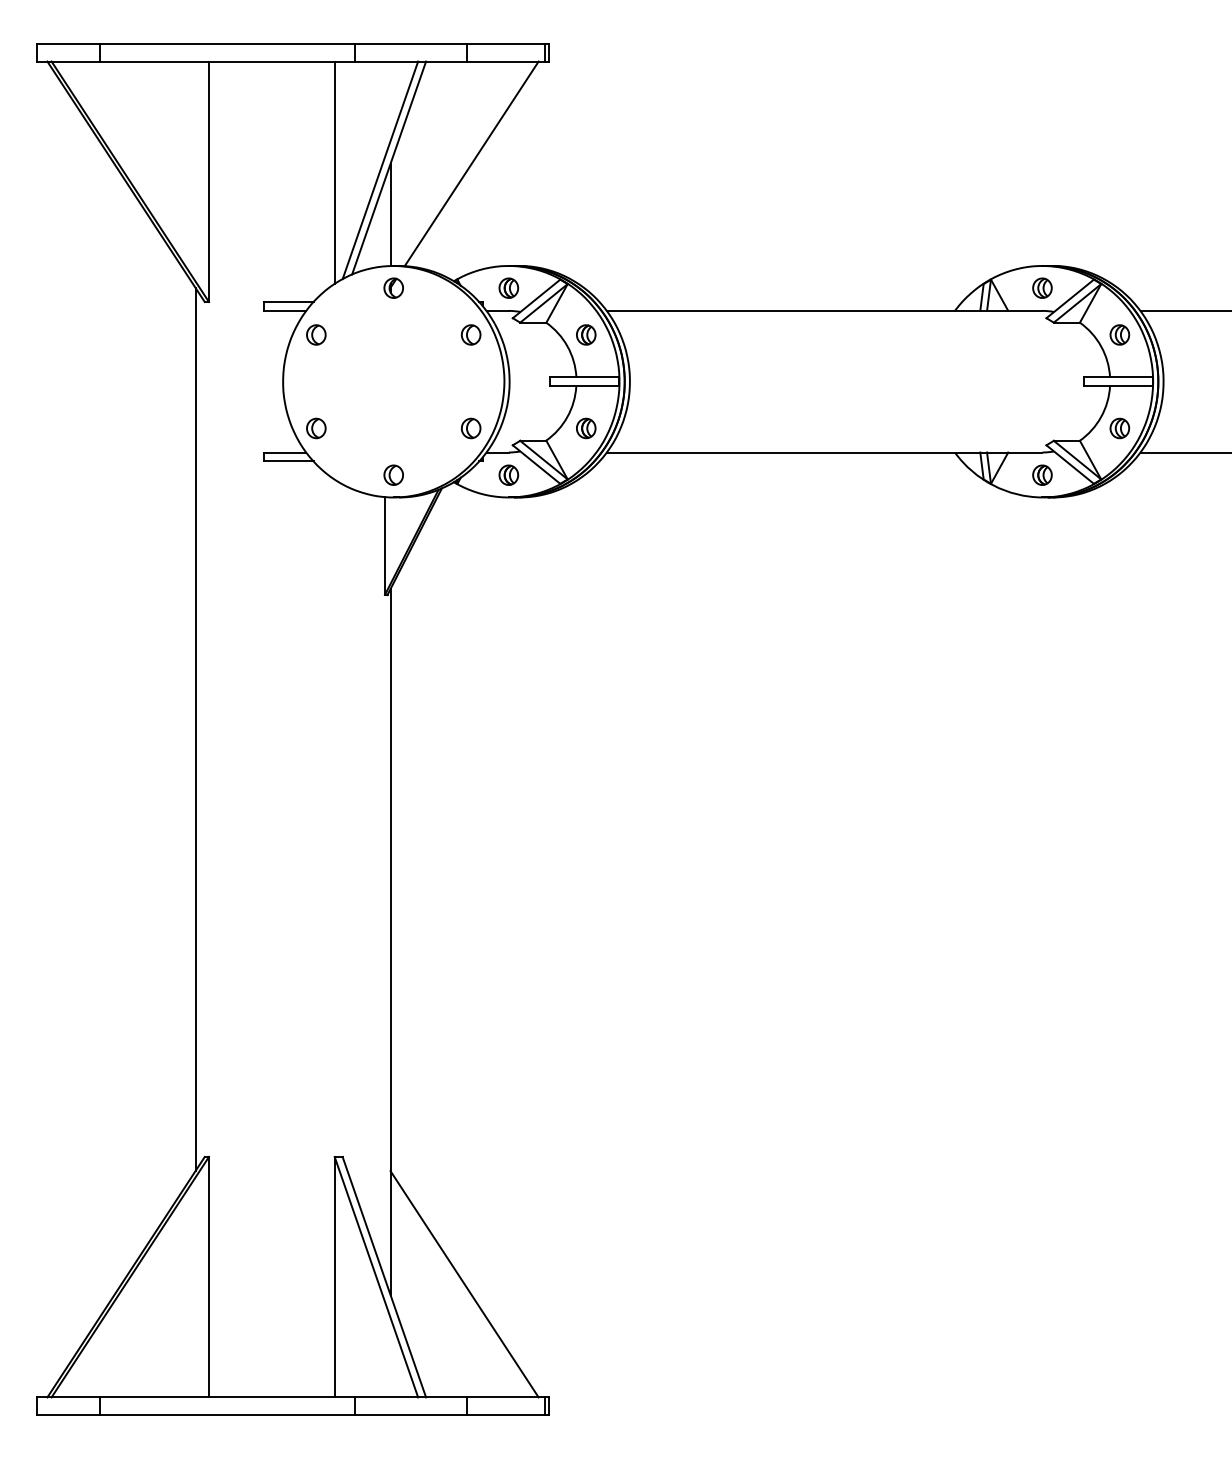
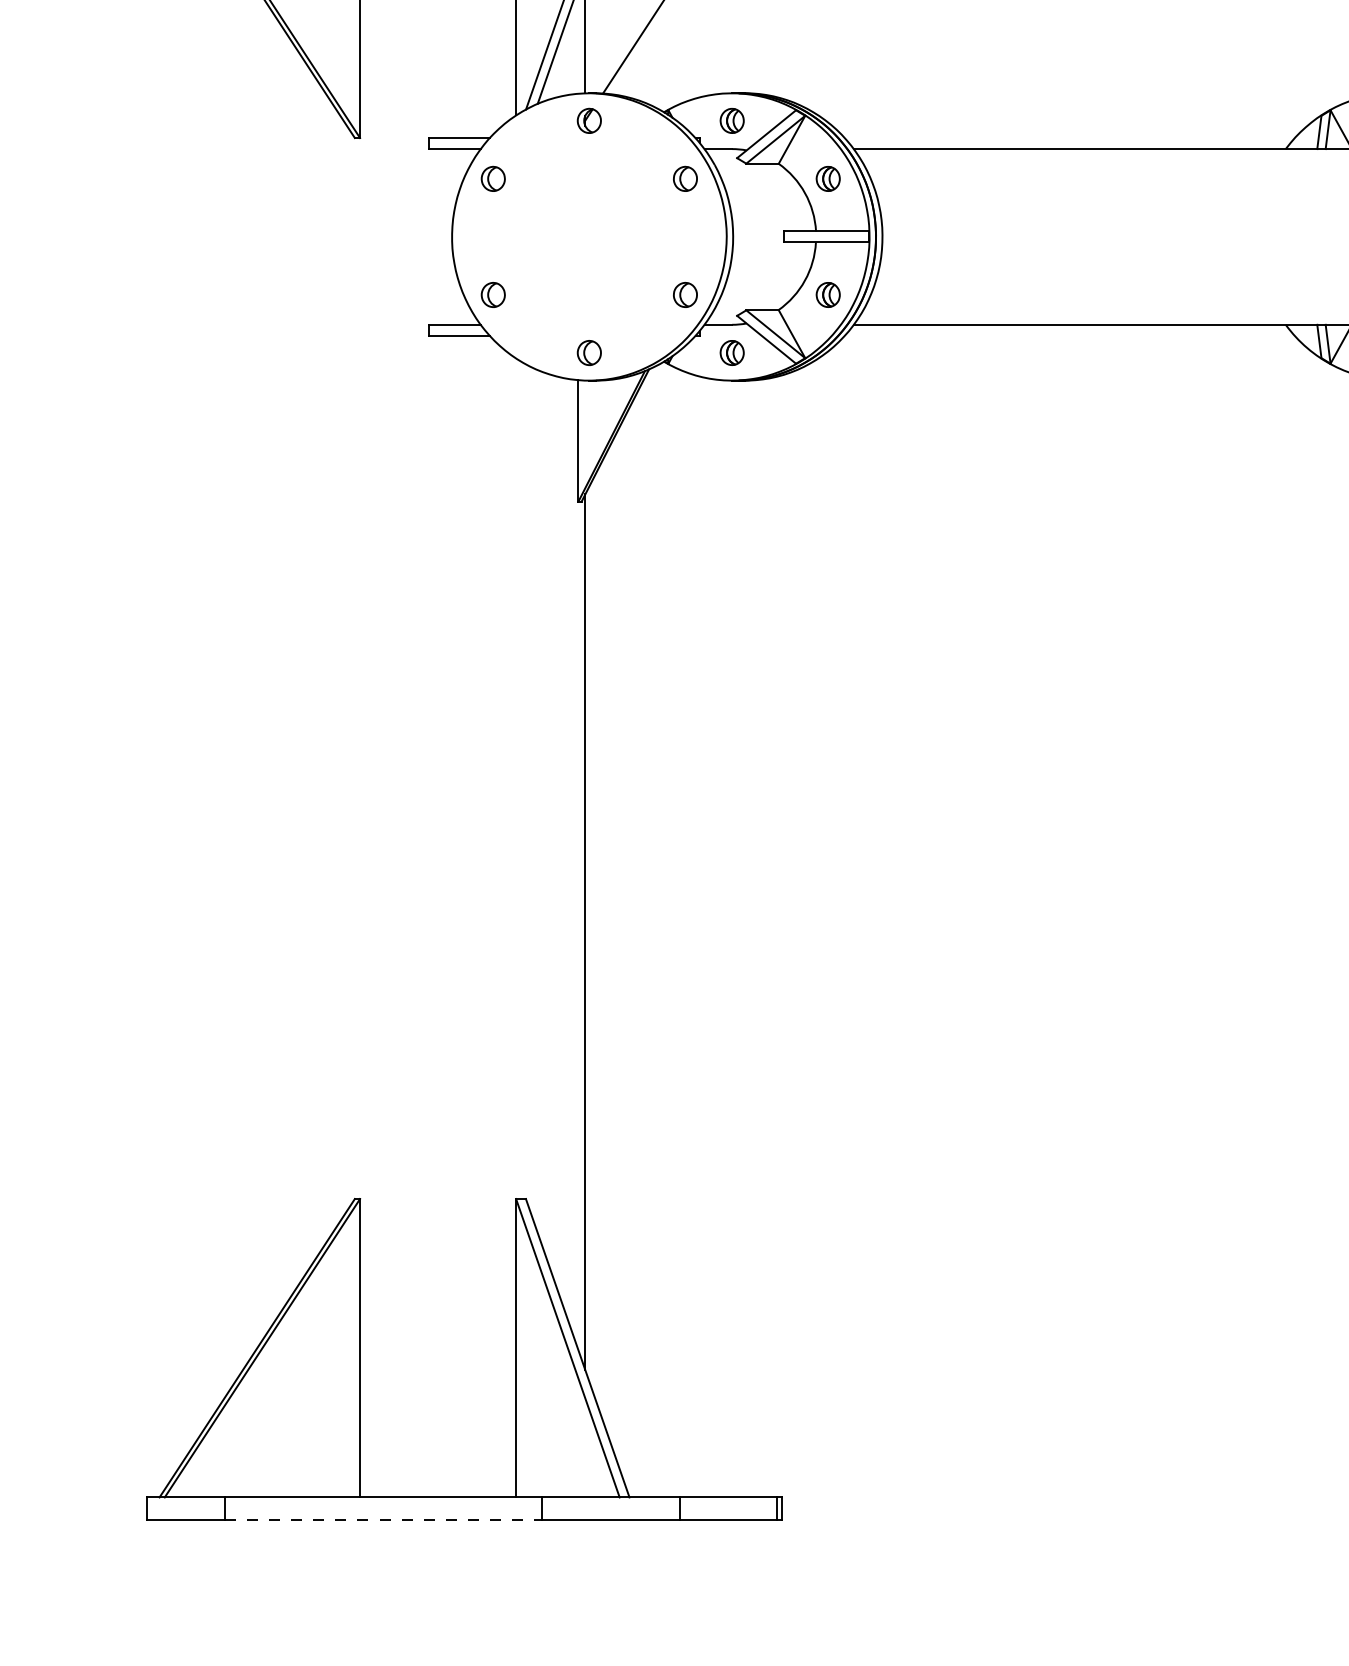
line: (195, 729) -> (343, 668), removed
line: (464, 1284) -> (677, 1357), removed
line: (227, 1415) -> (383, 1519), solid -> dashed

